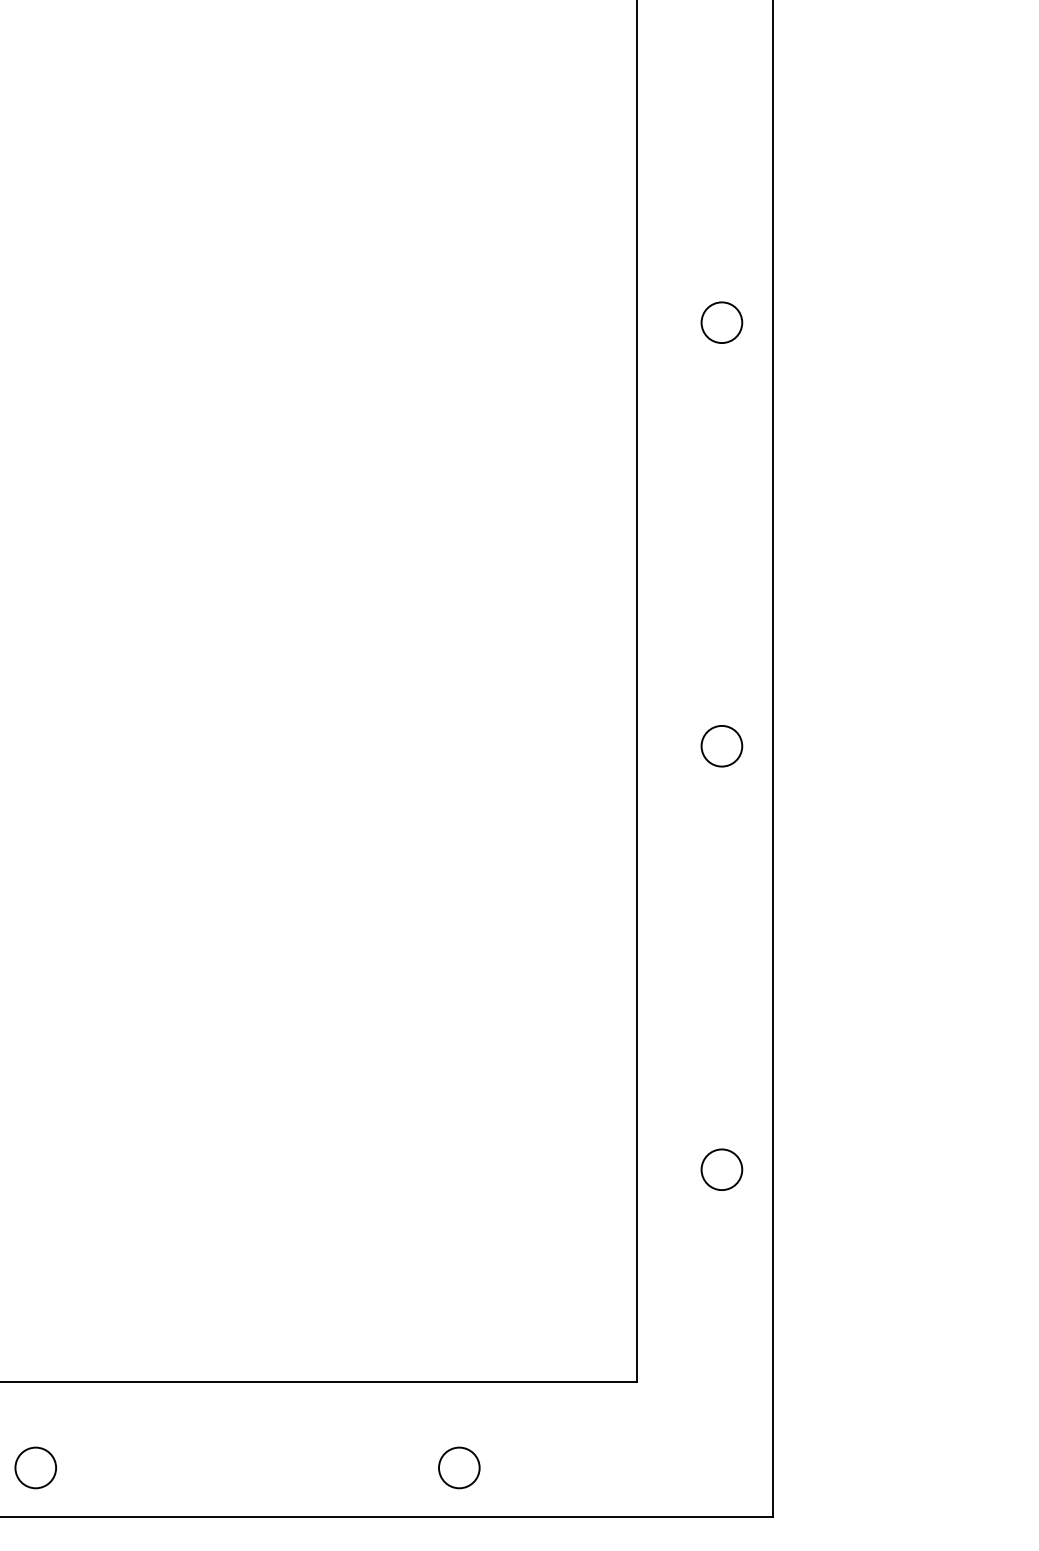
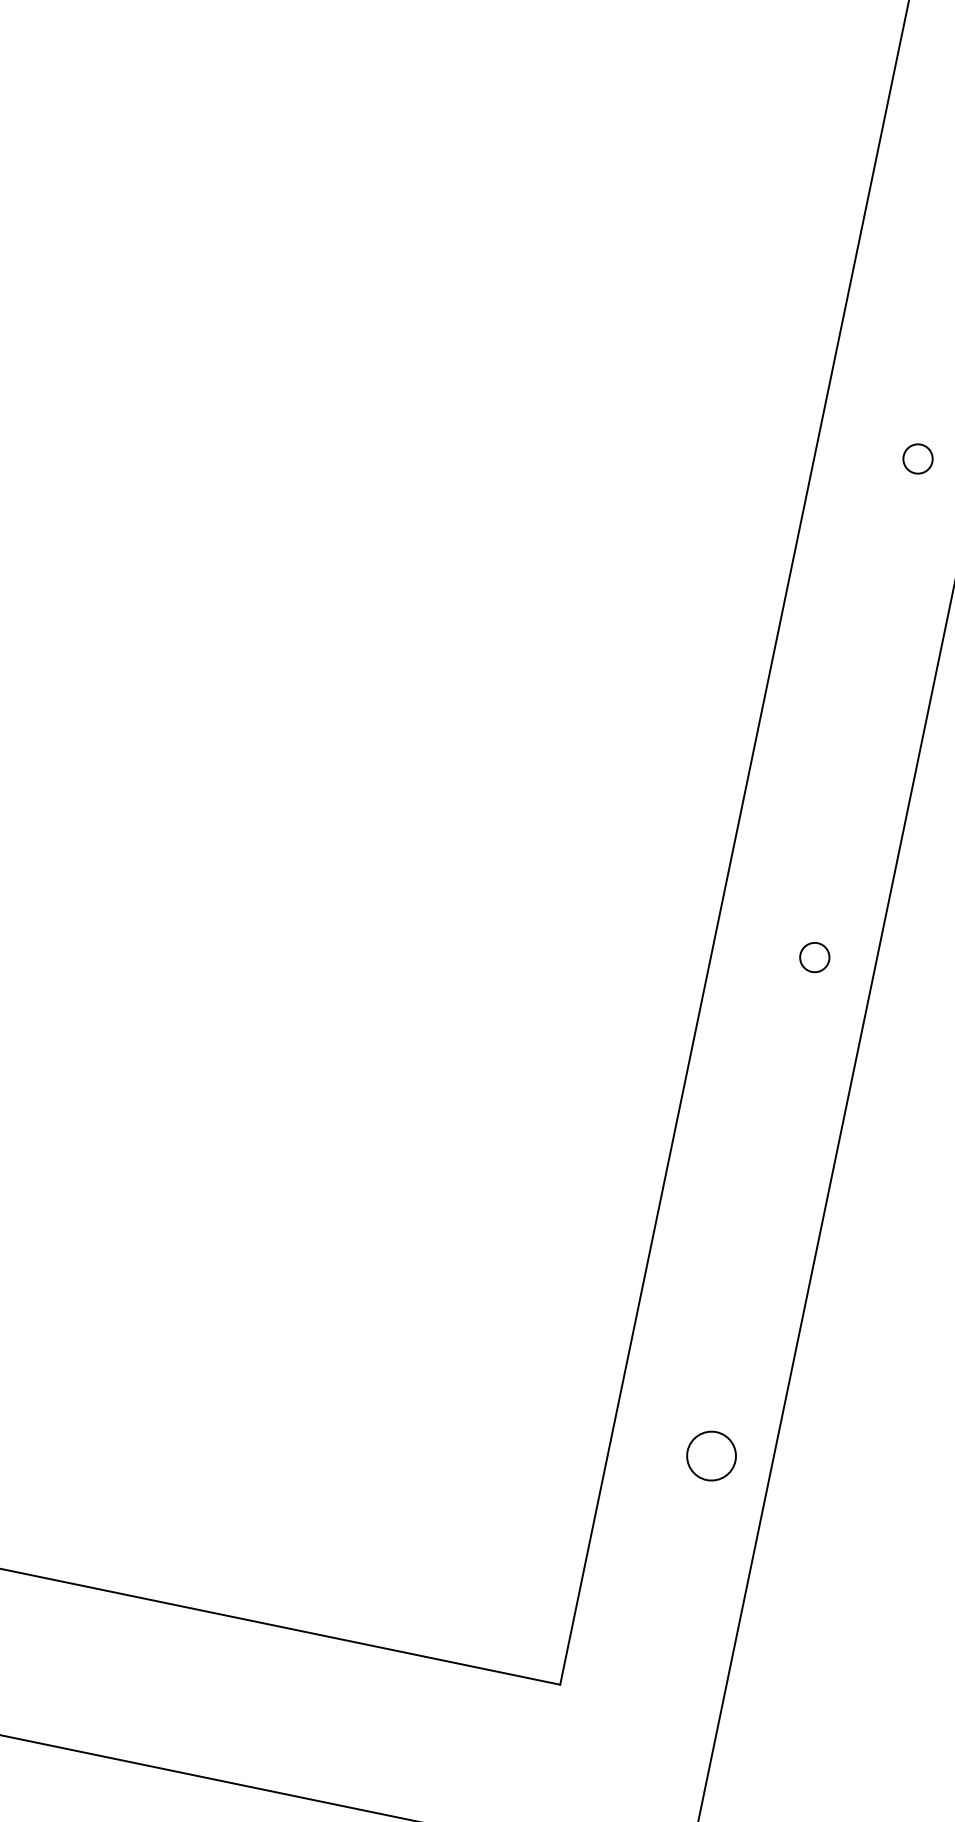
circle: (721, 322) -> (917, 458), size x0.6
circle: (721, 745) -> (814, 956), size x0.6
circle: (459, 1467) -> (330, 1742), removed

